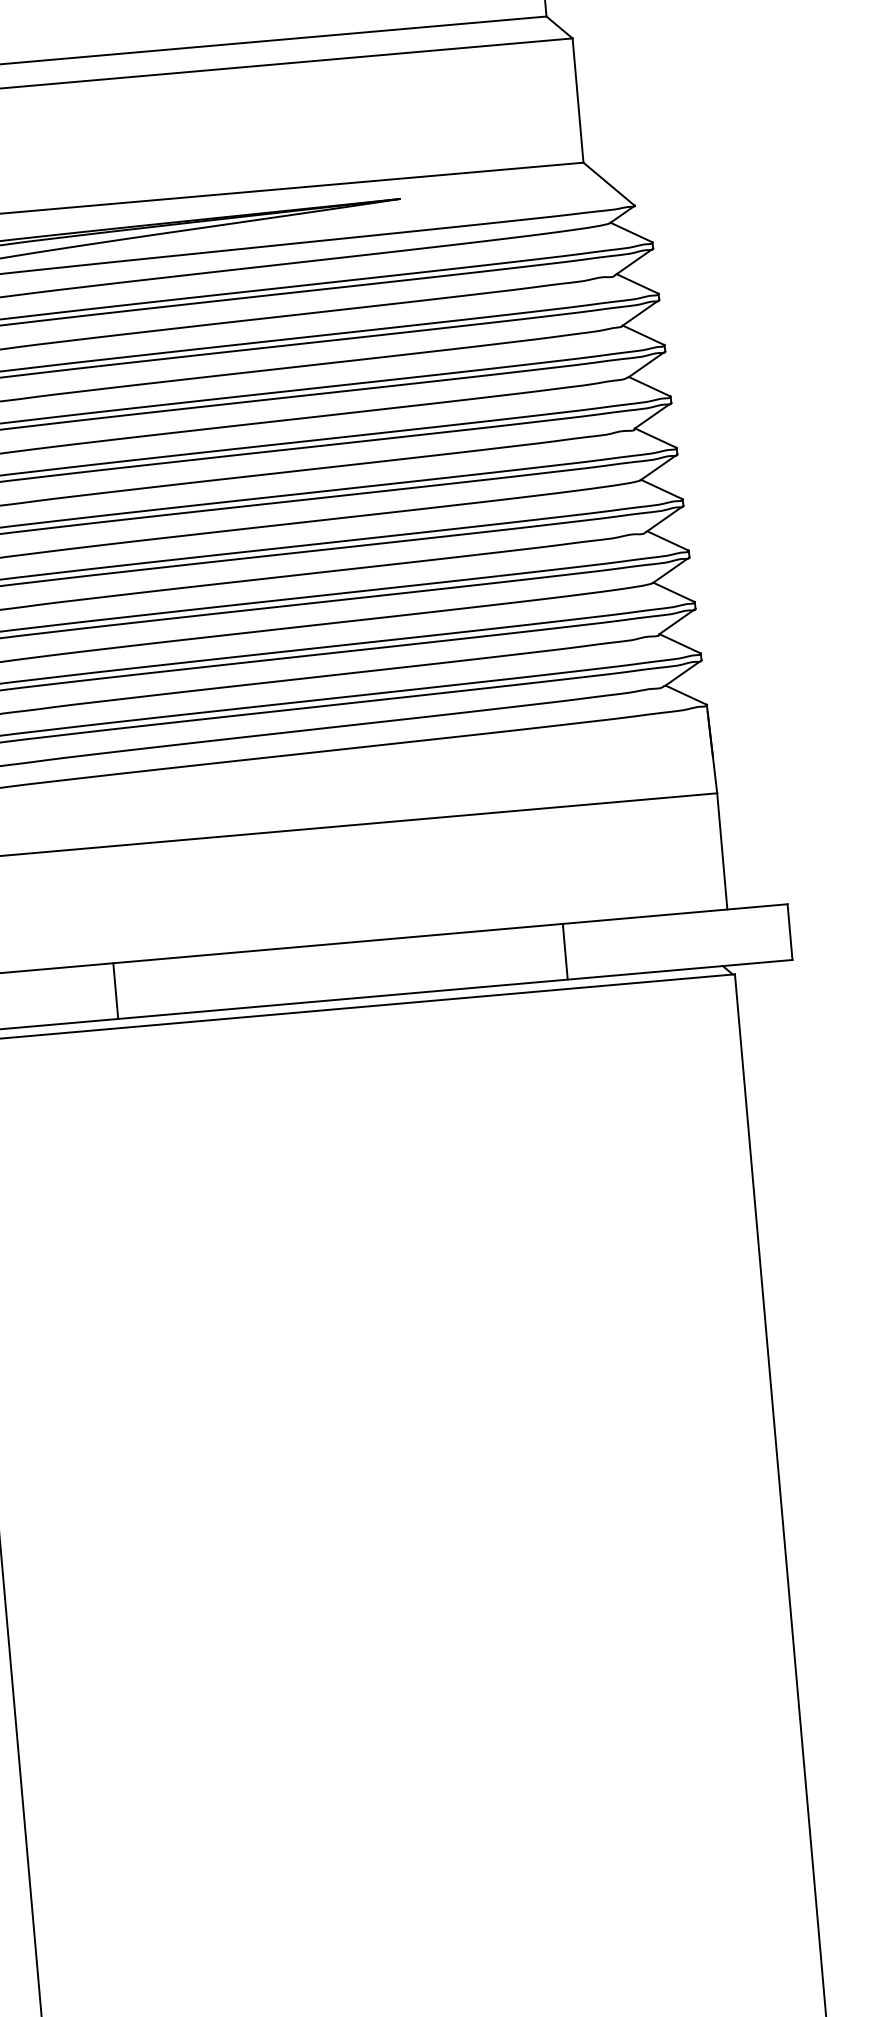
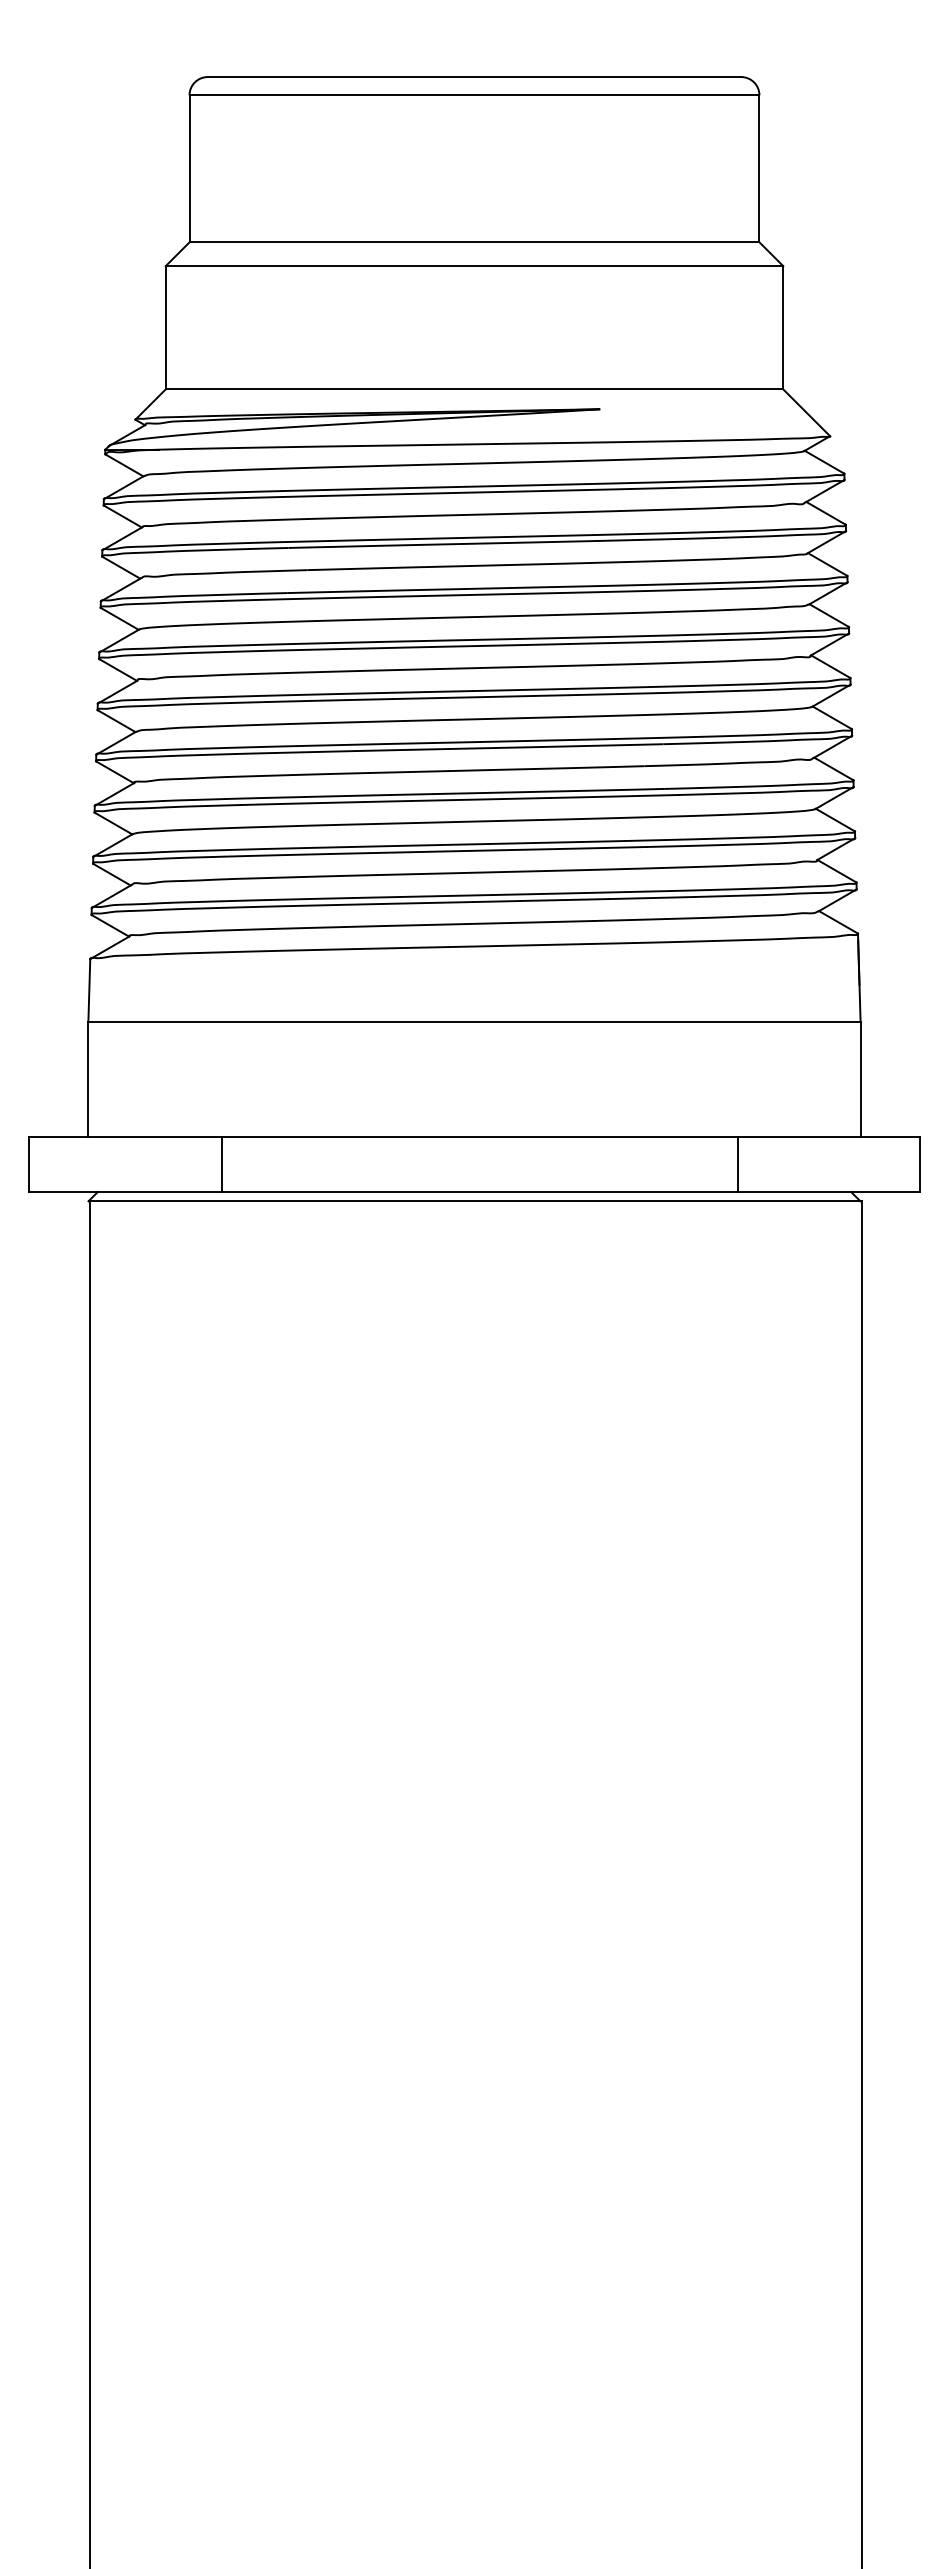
line: (565, 951) -> (738, 1164), moved
line: (115, 991) -> (221, 1164), moved

